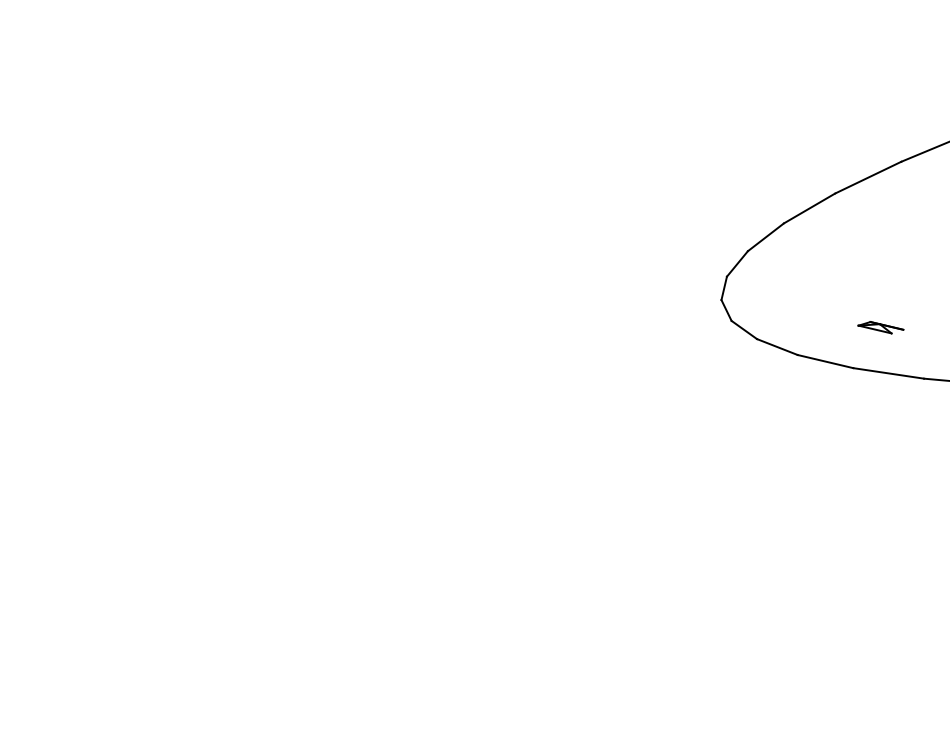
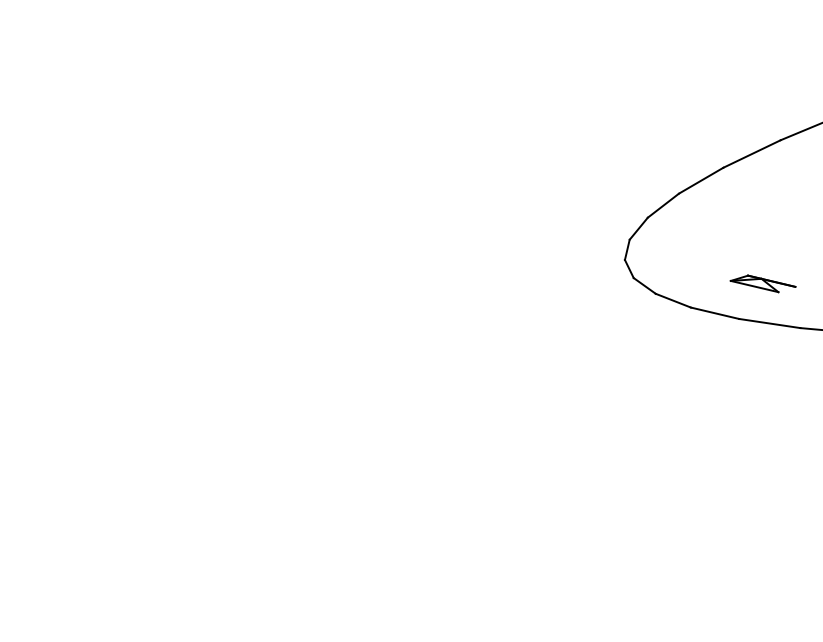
part: (880, 327) -> (762, 283), size x1.67

